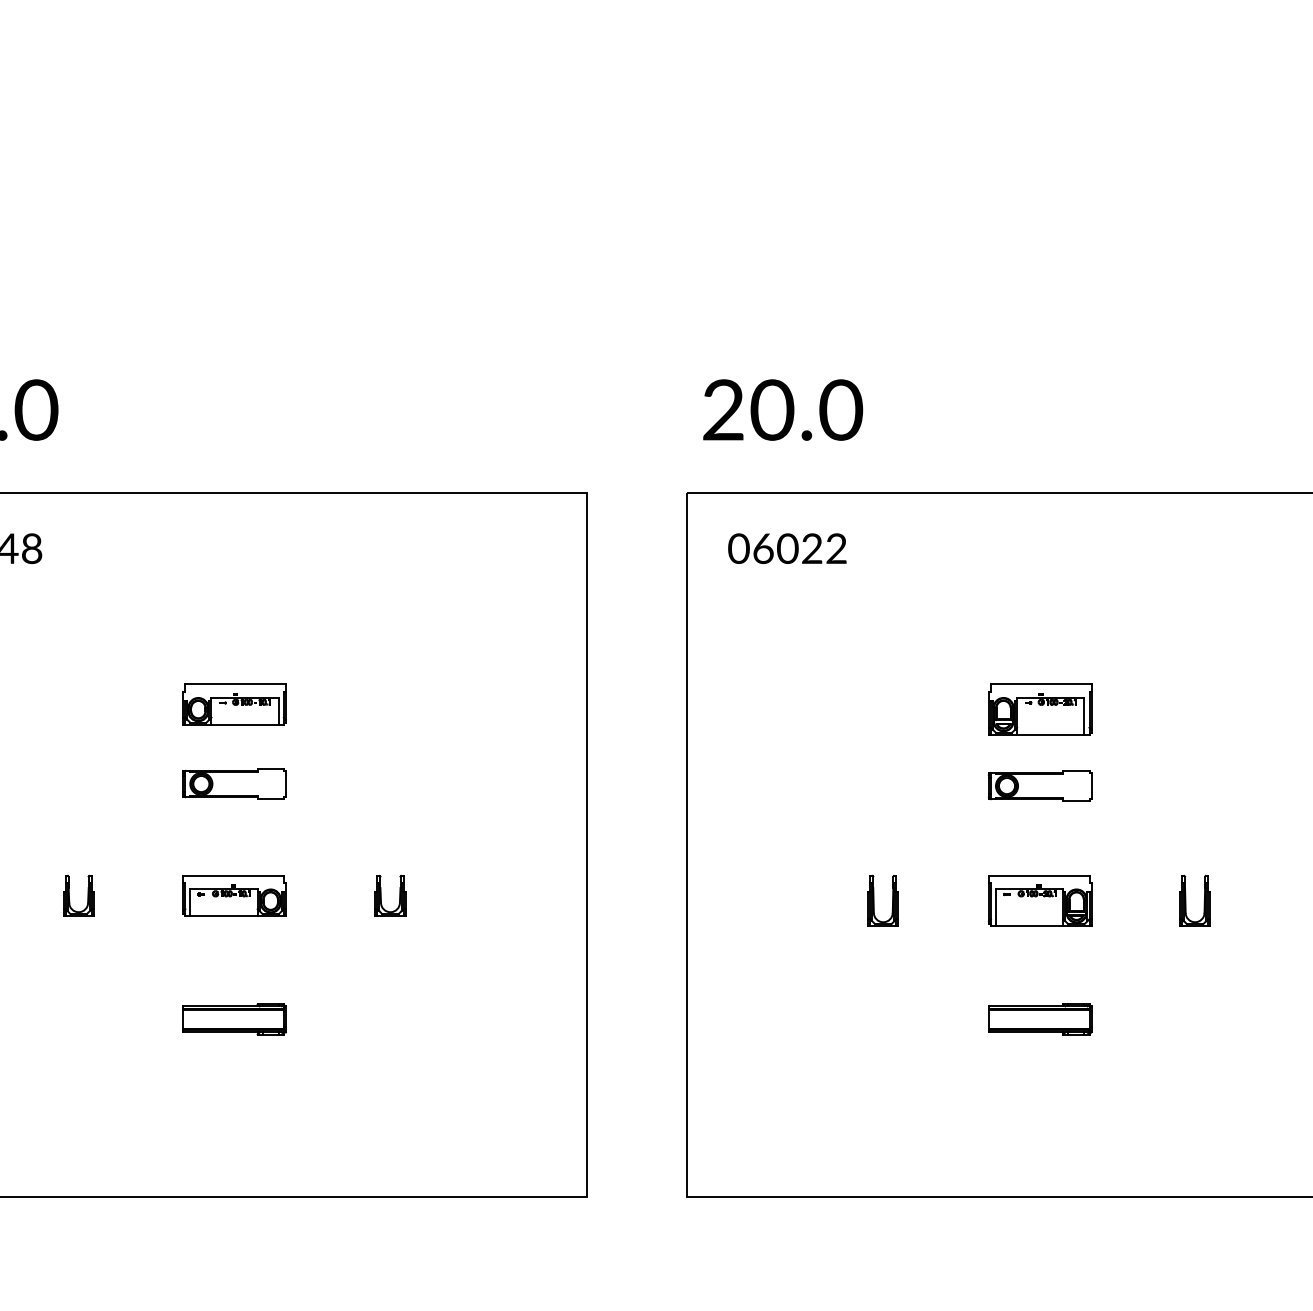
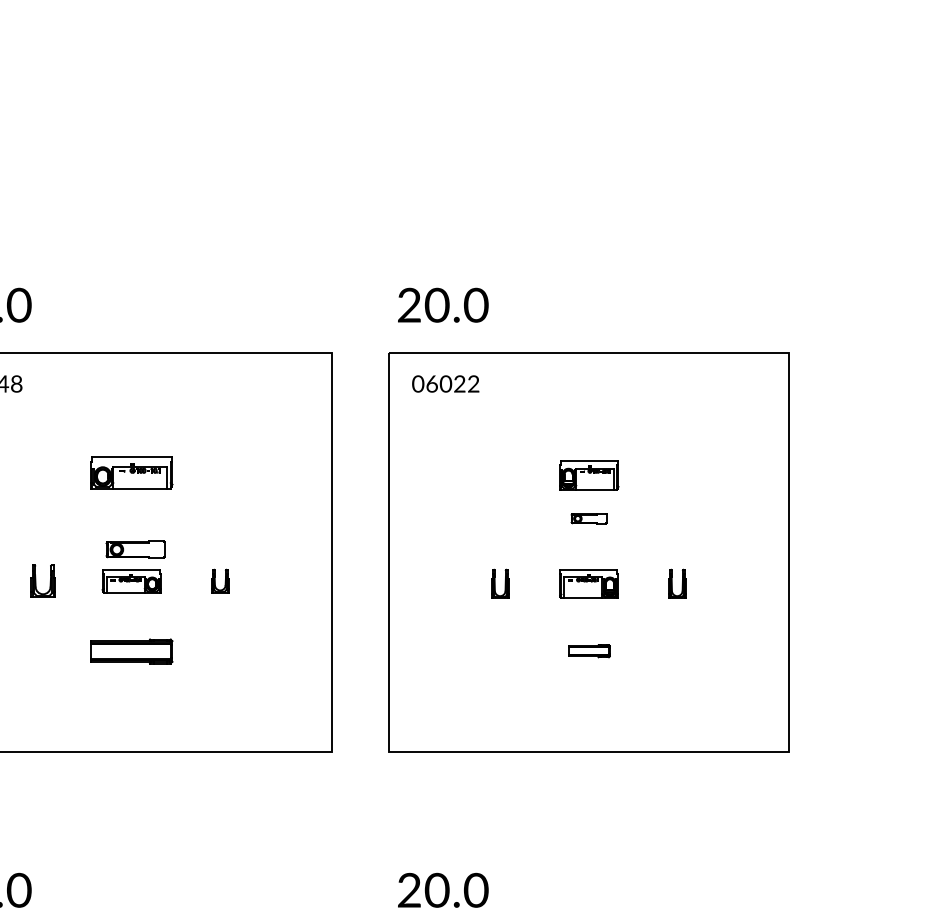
part: (234, 704) -> (131, 472), size x1.4
part: (234, 783) -> (135, 549), moved
part: (1038, 785) -> (588, 518), size x0.6
part: (79, 894) -> (43, 580), size x1.4
part: (234, 1017) -> (131, 650), size x1.4
part: (1040, 1017) -> (589, 650), size x0.7

